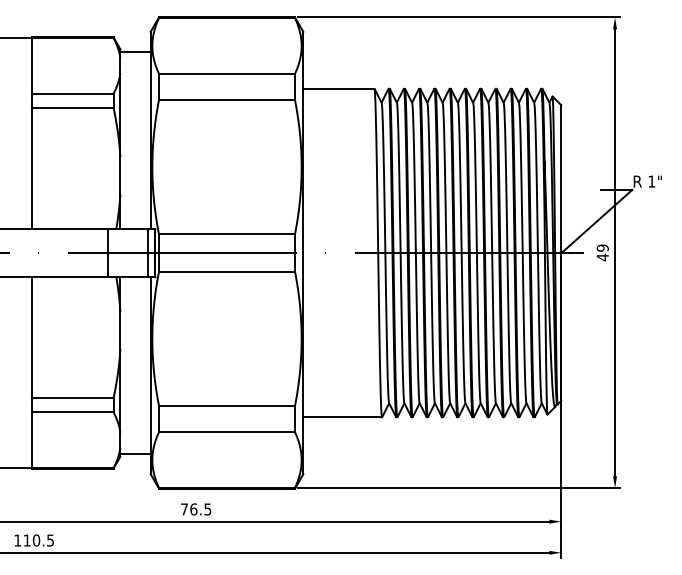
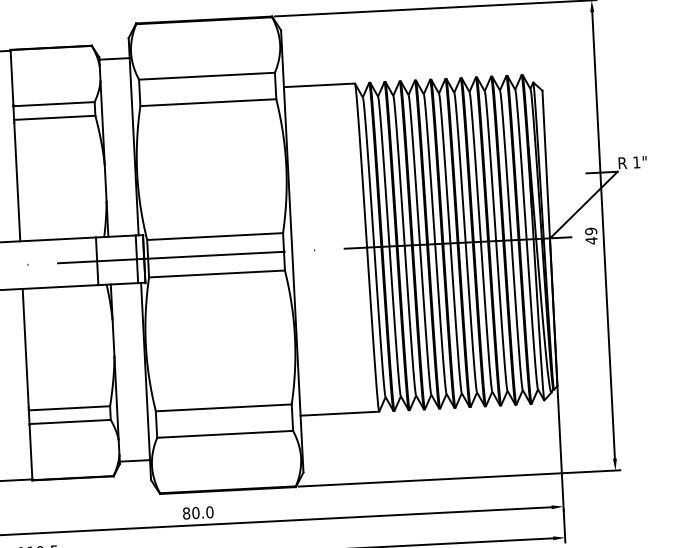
text: (195, 509) -> (197, 513), 76.5 -> 80.0

